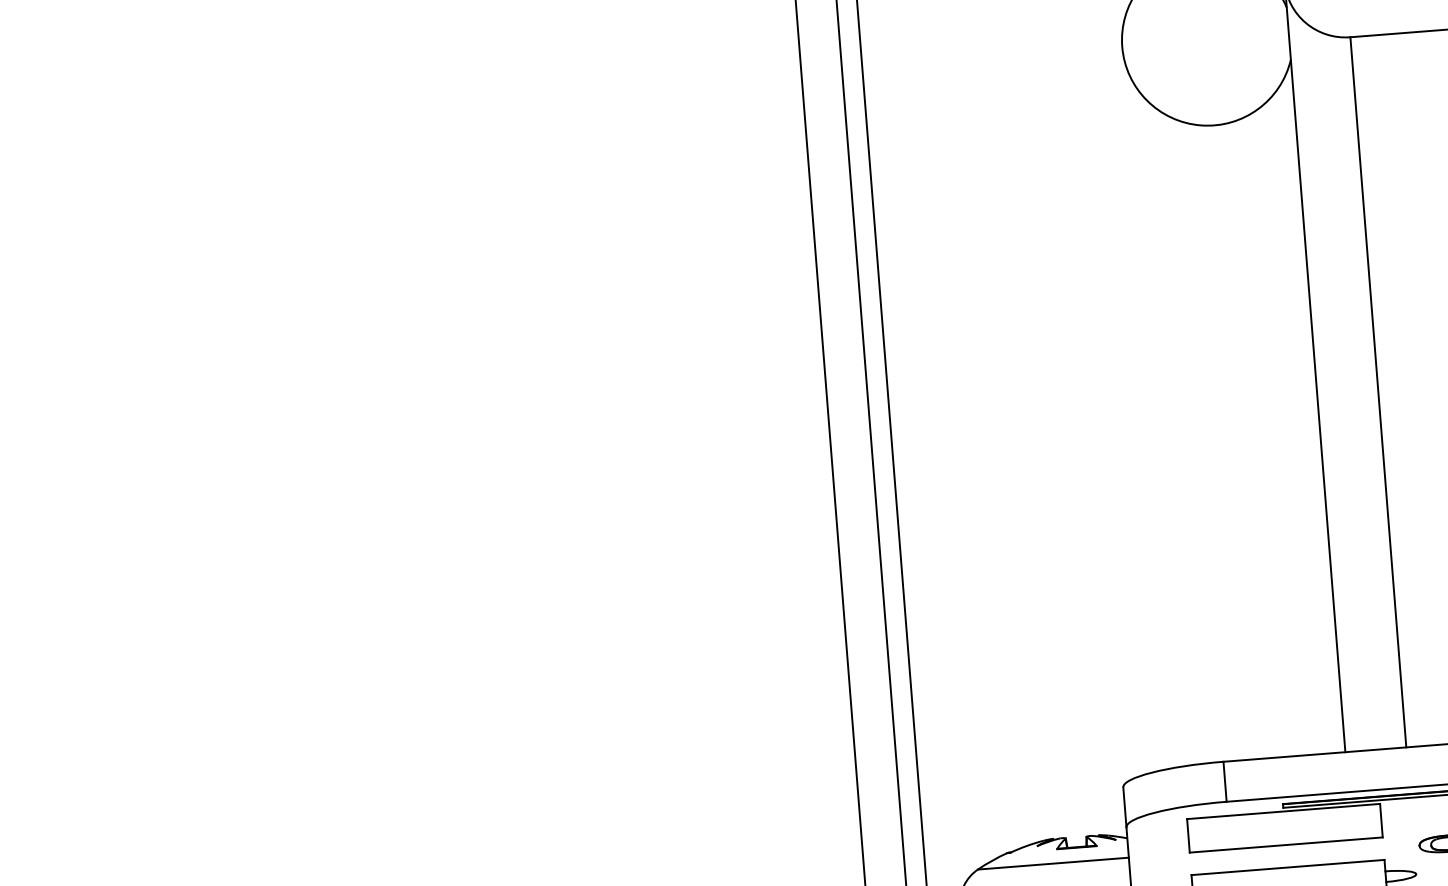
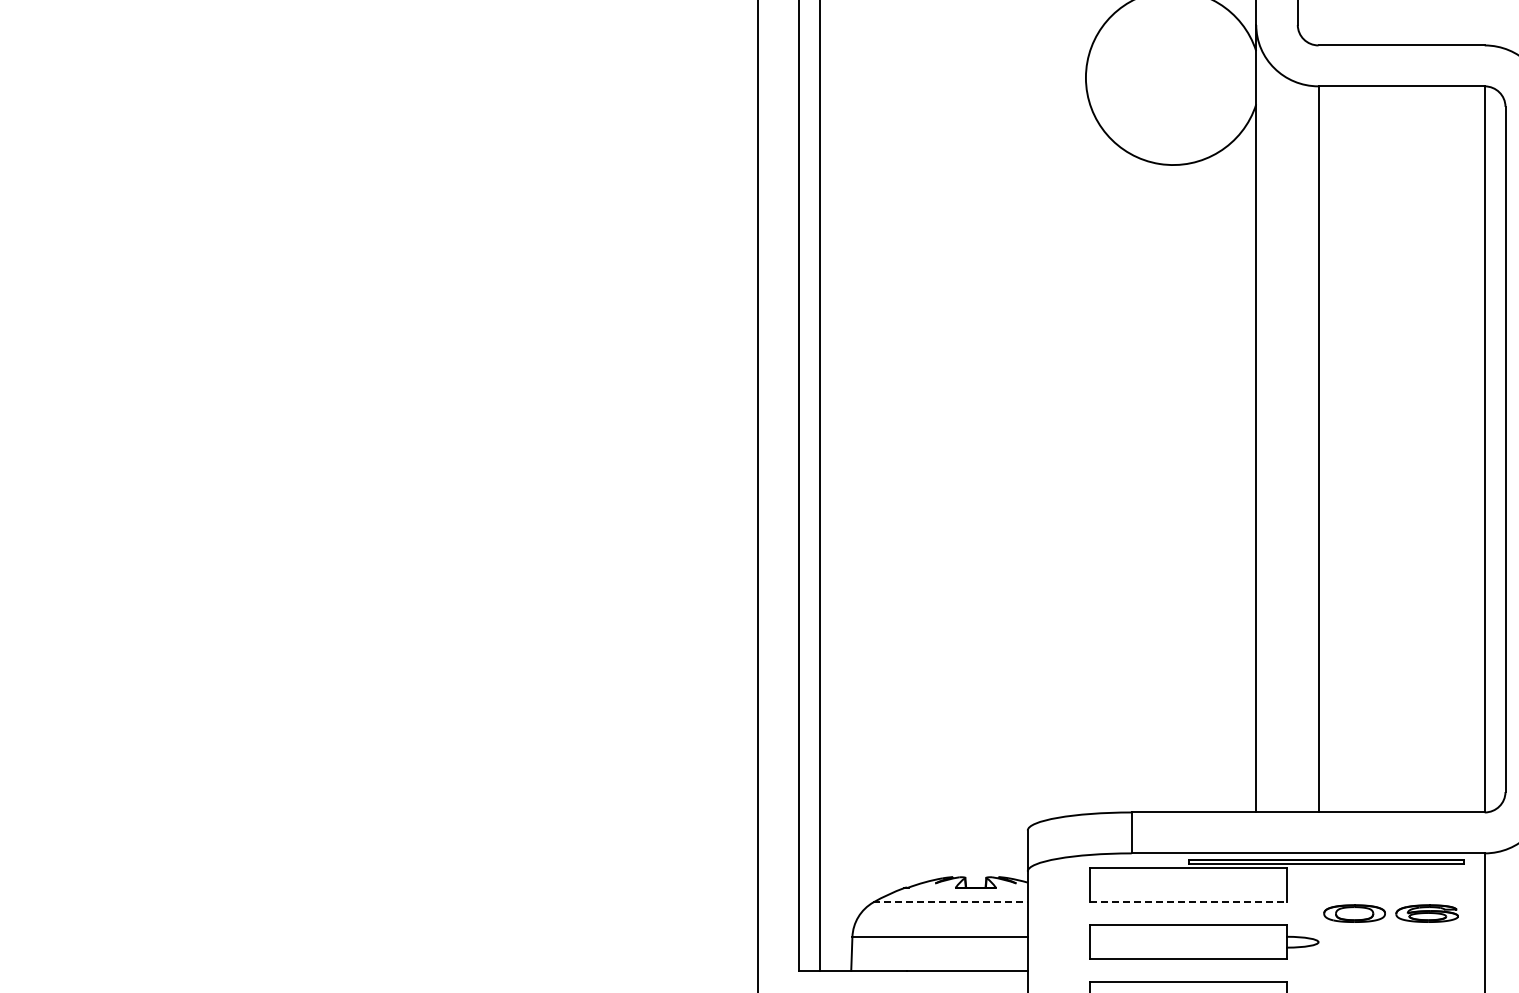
line: (1286, 845) -> (1188, 902), solid -> dashed
line: (1054, 863) -> (951, 902), solid -> dashed

